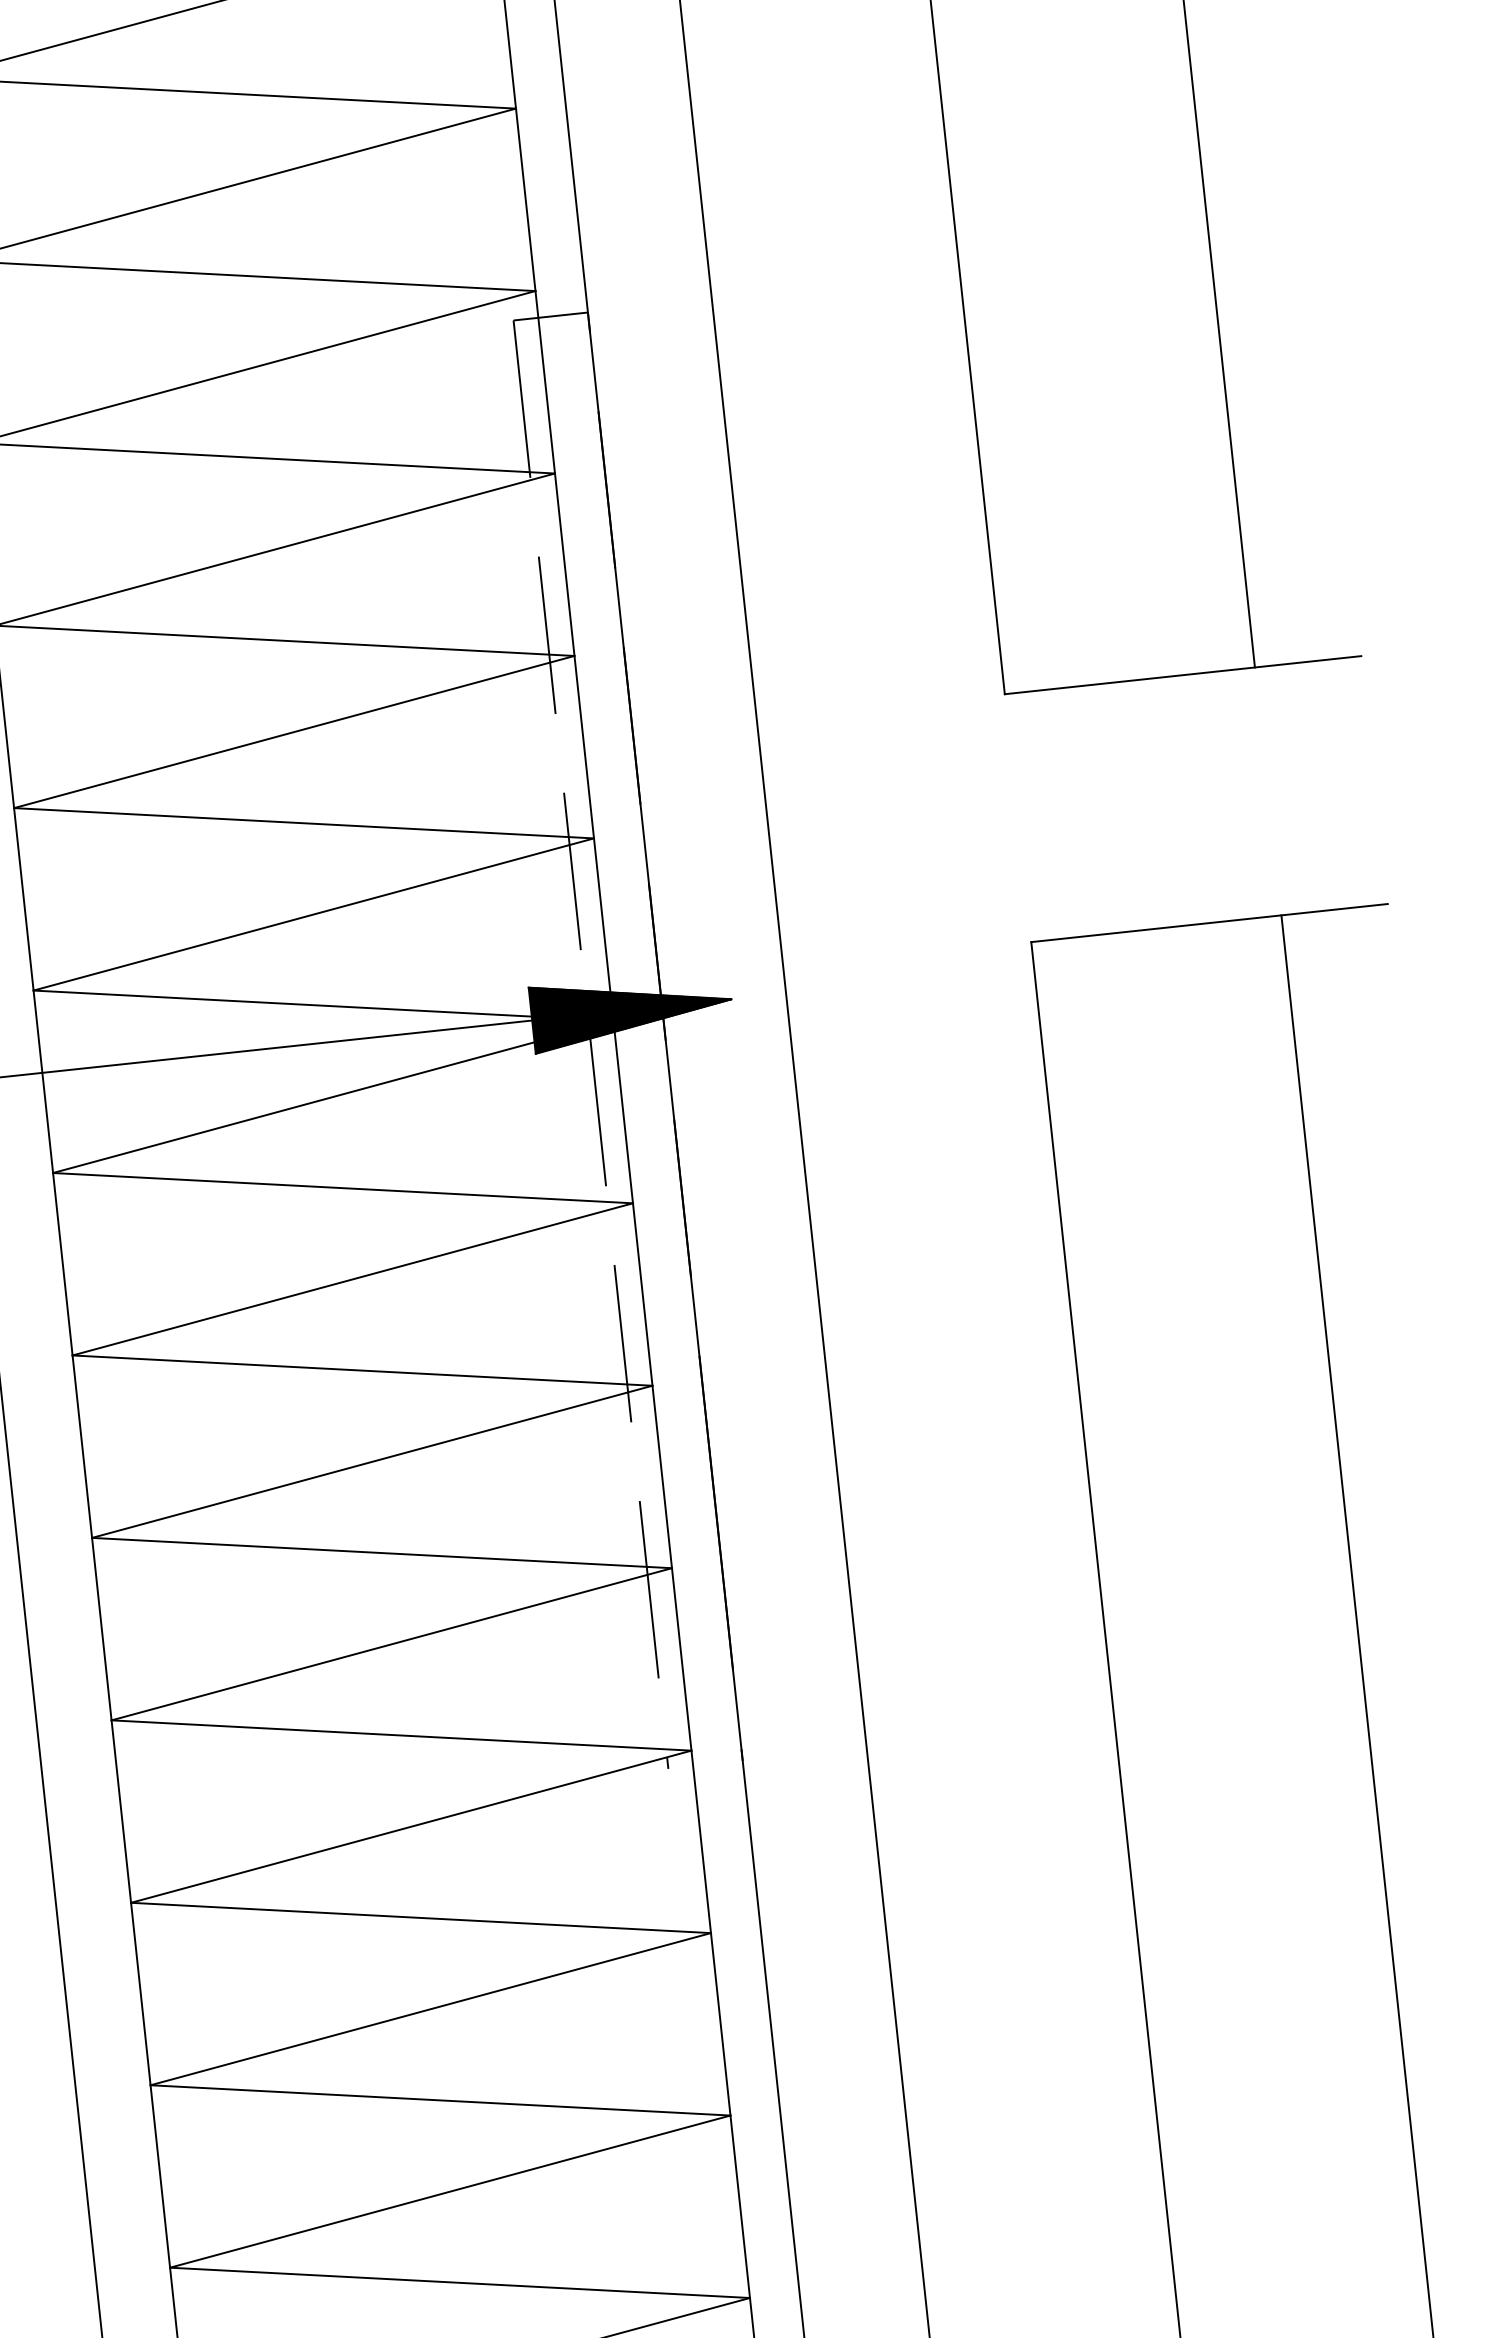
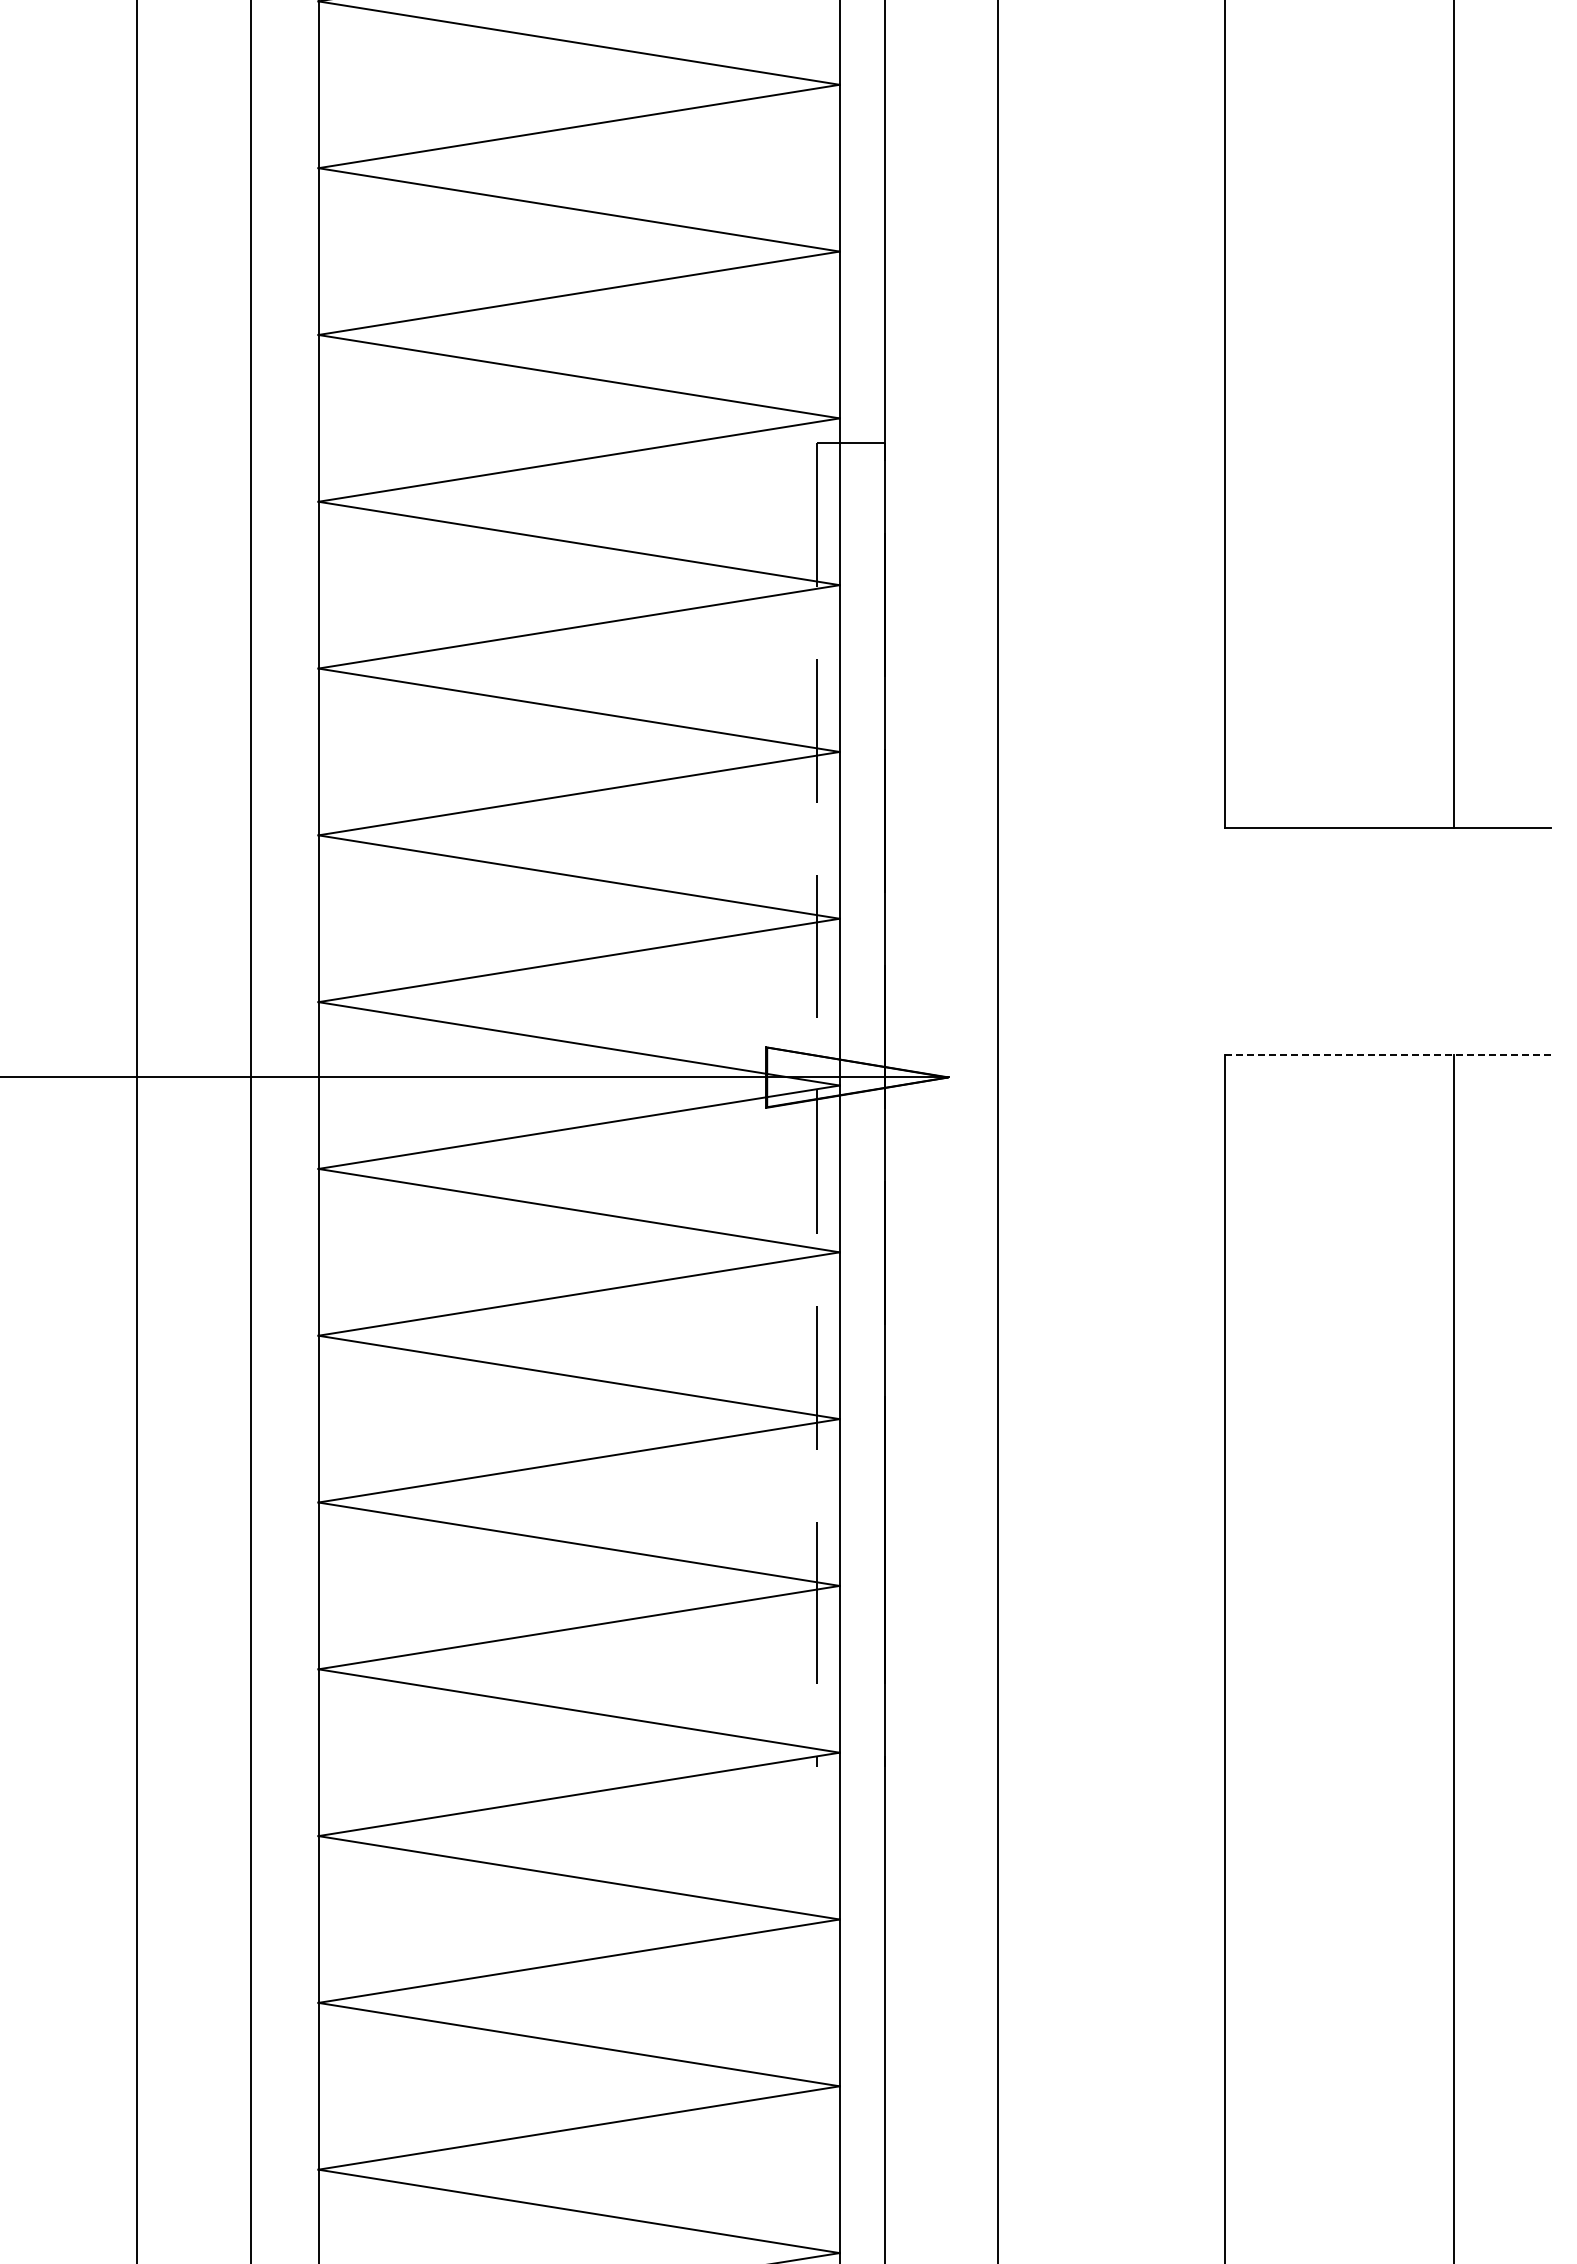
line: (1209, 922) -> (1387, 1054), solid -> dashed
fill: (630, 1010) -> (856, 1077), removed

